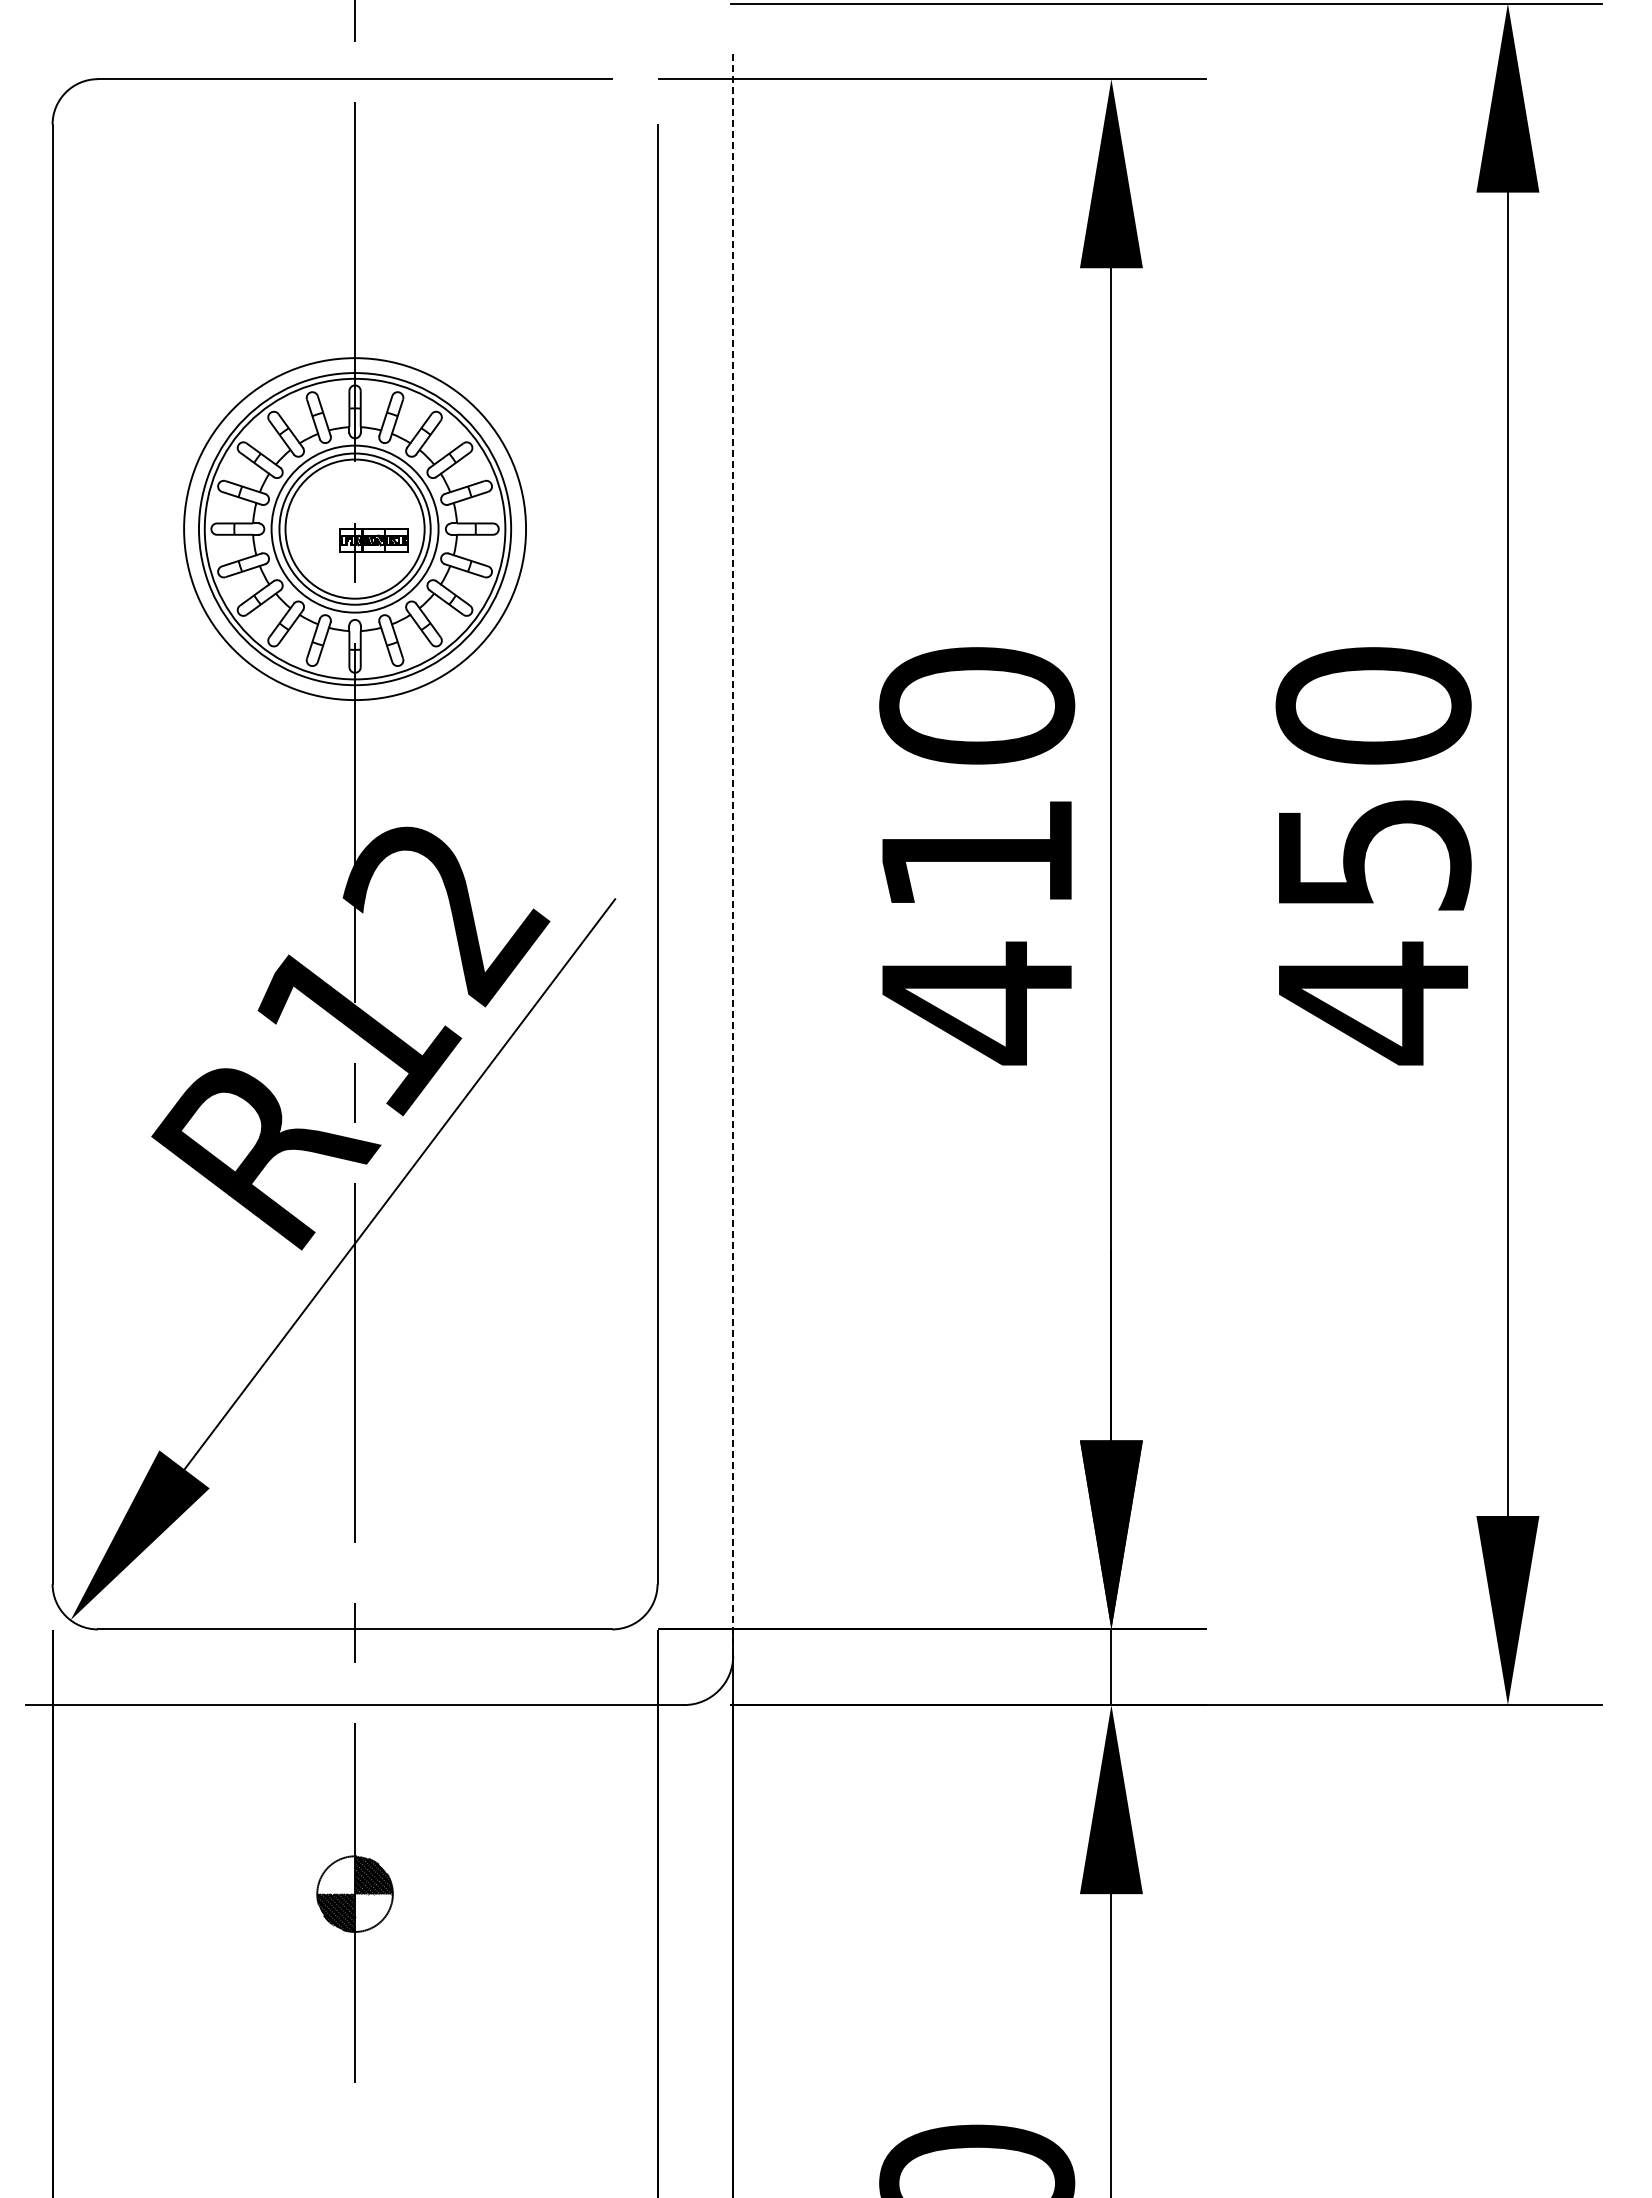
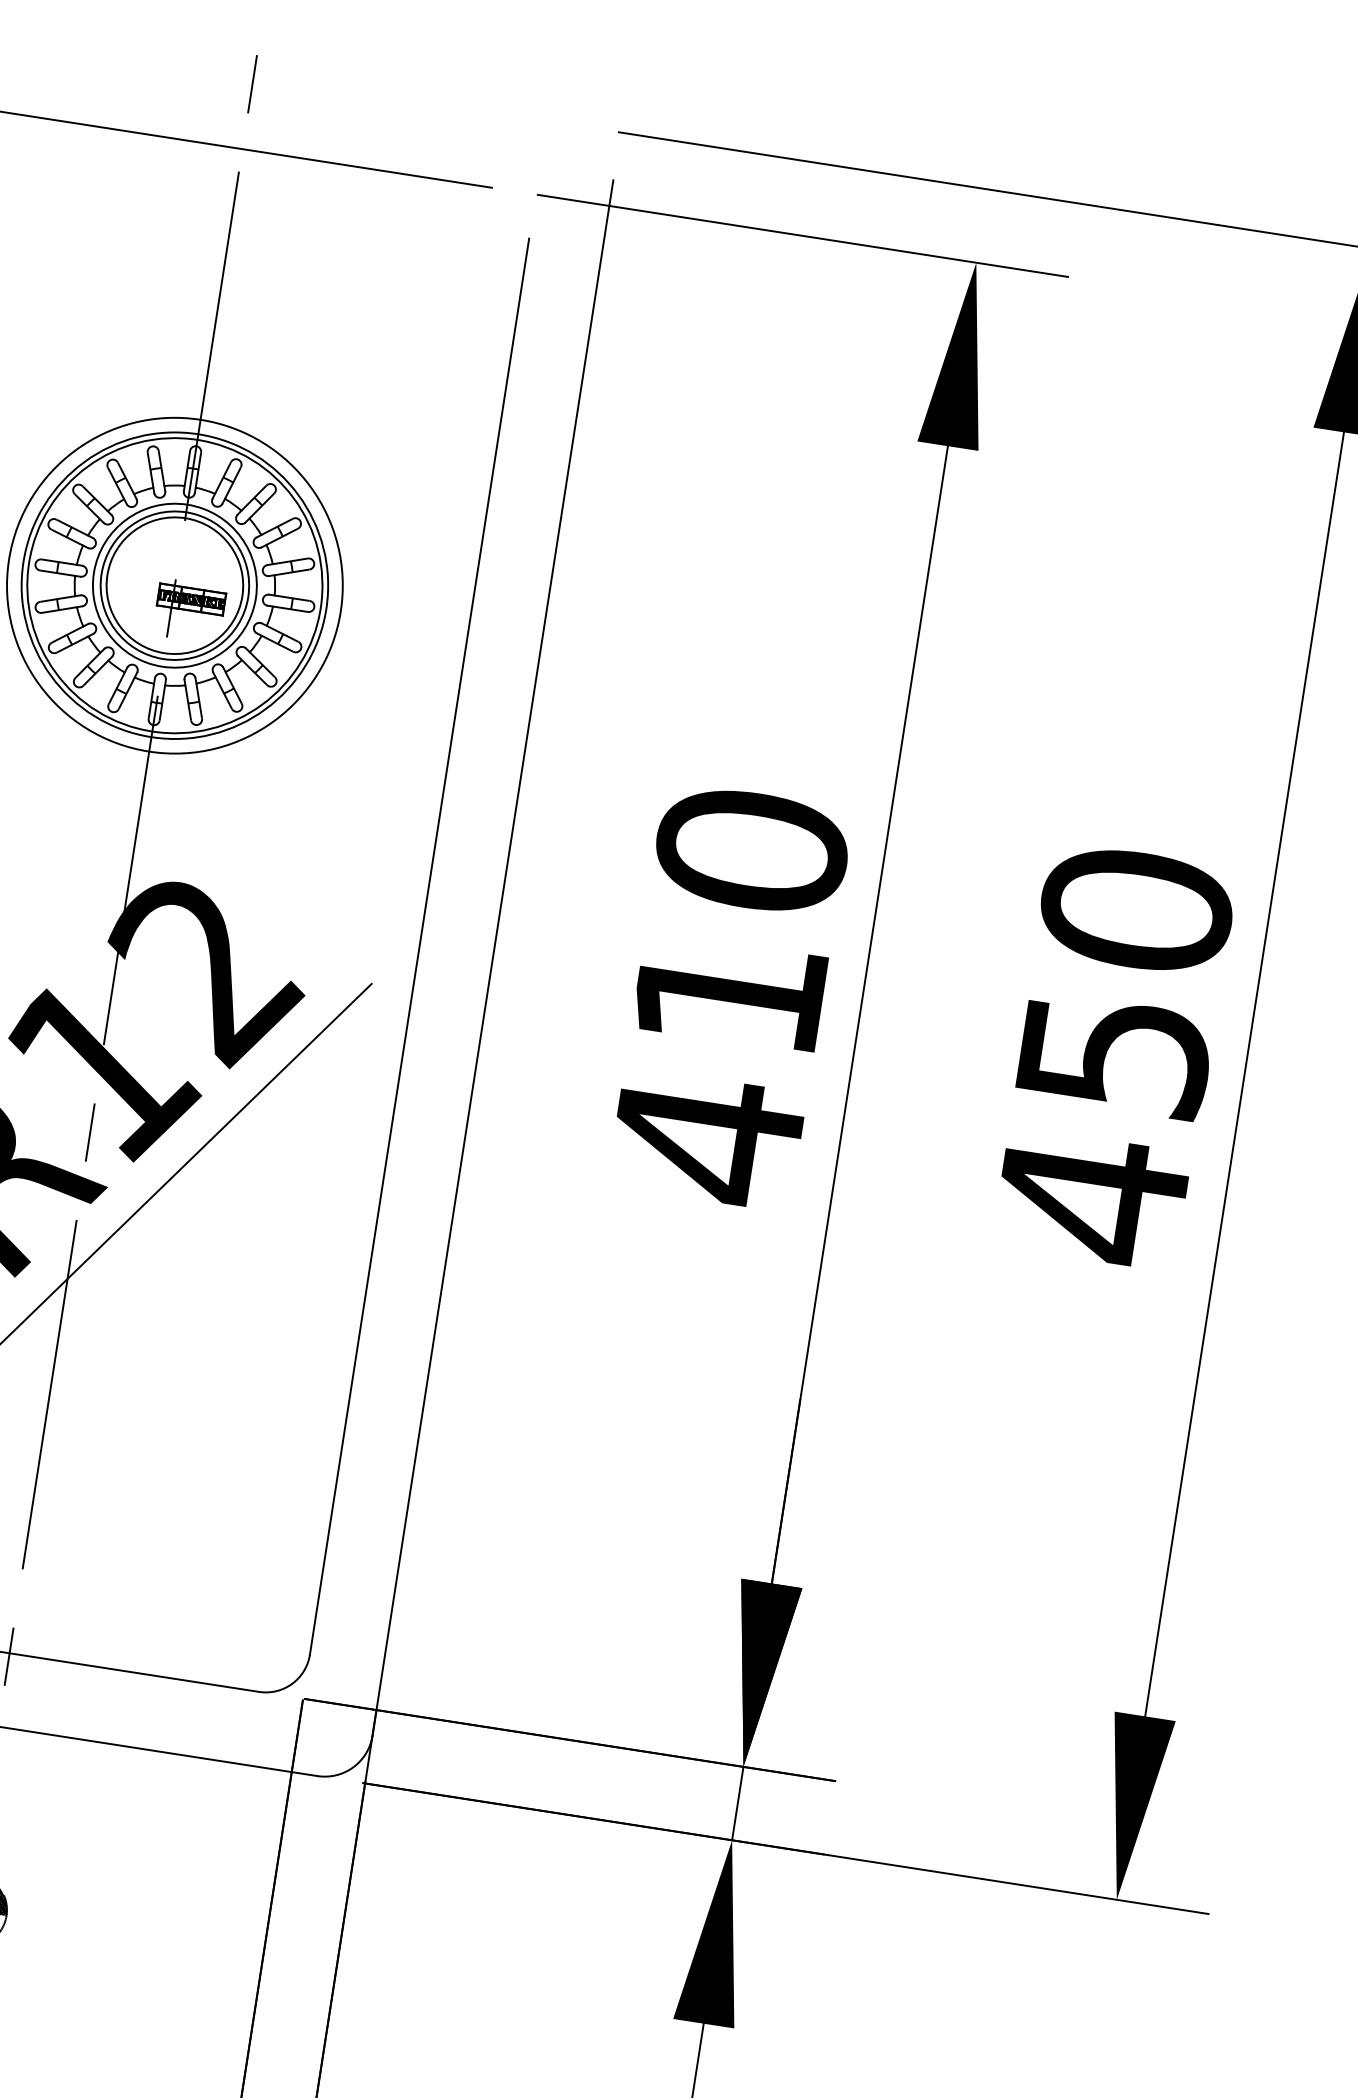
line: (733, 854) -> (493, 958), dashed -> solid

